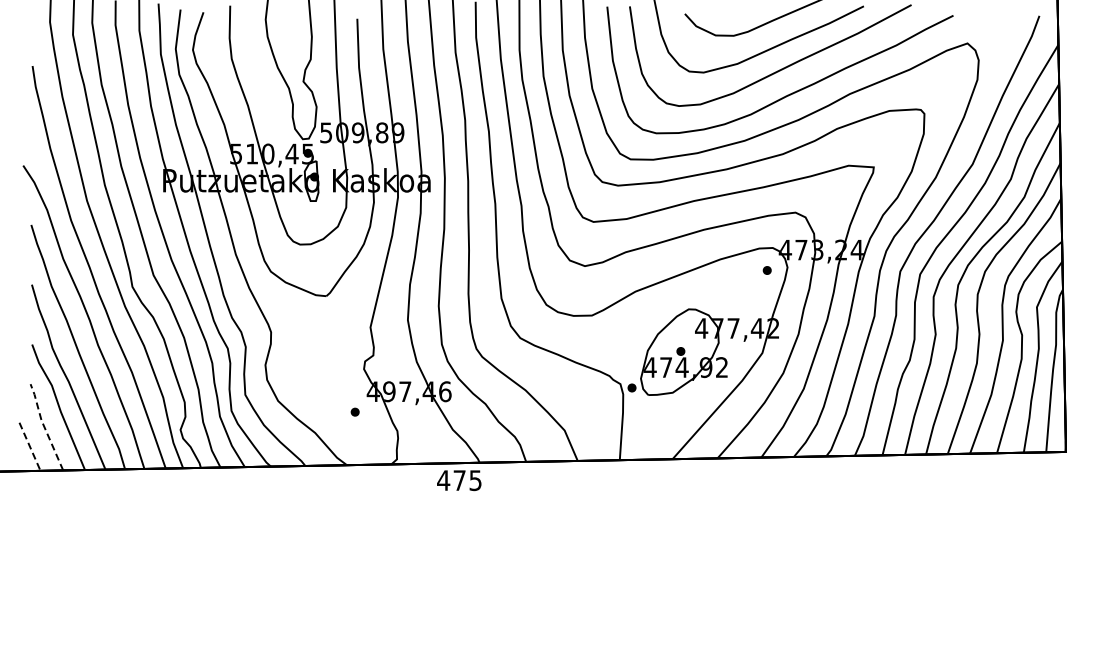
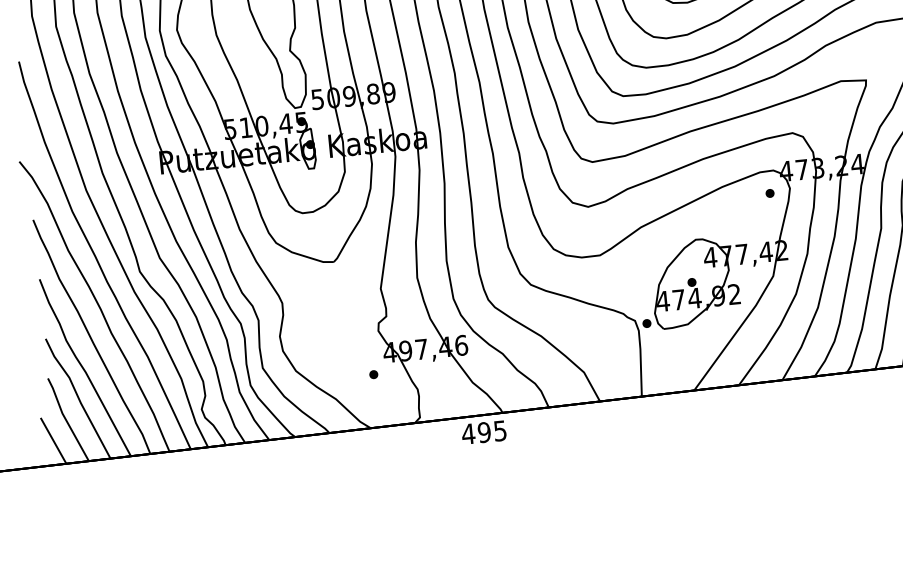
line: (44, 426) -> (65, 419), dashed -> solid
line: (30, 447) -> (54, 441), dashed -> solid
text: (459, 480) -> (484, 432), 475 -> 495

